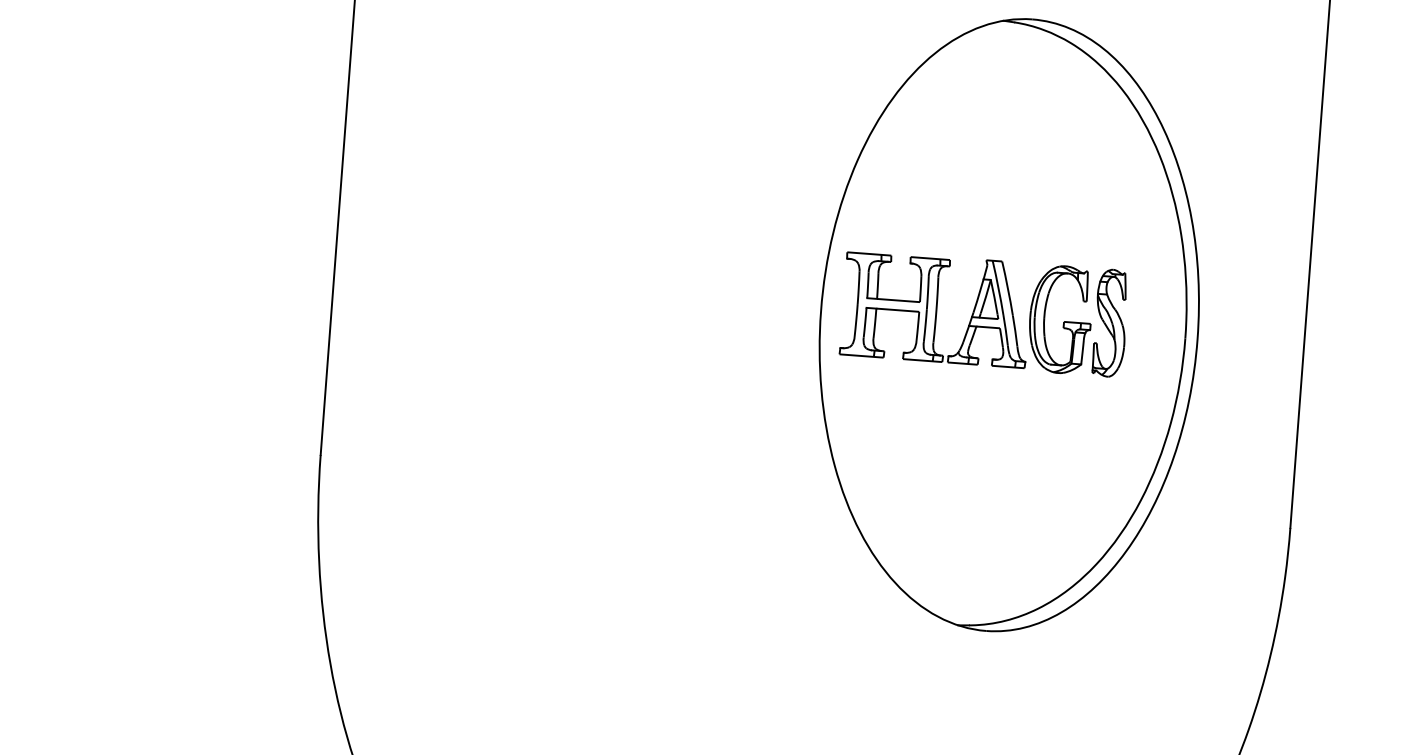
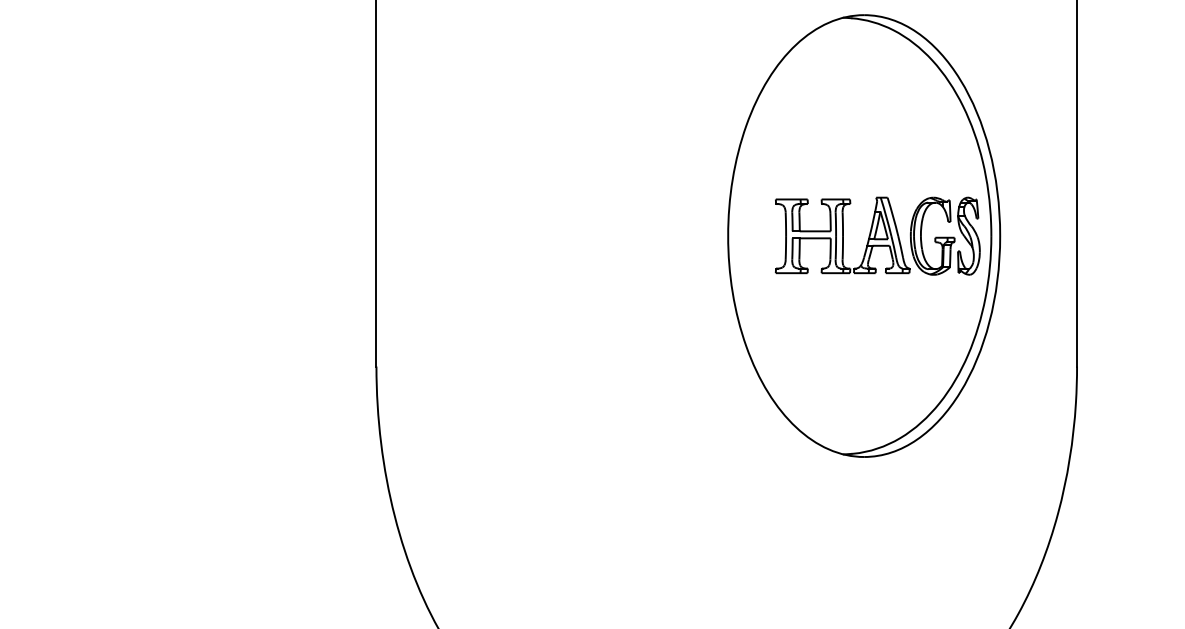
part: (984, 312) -> (877, 235), moved

